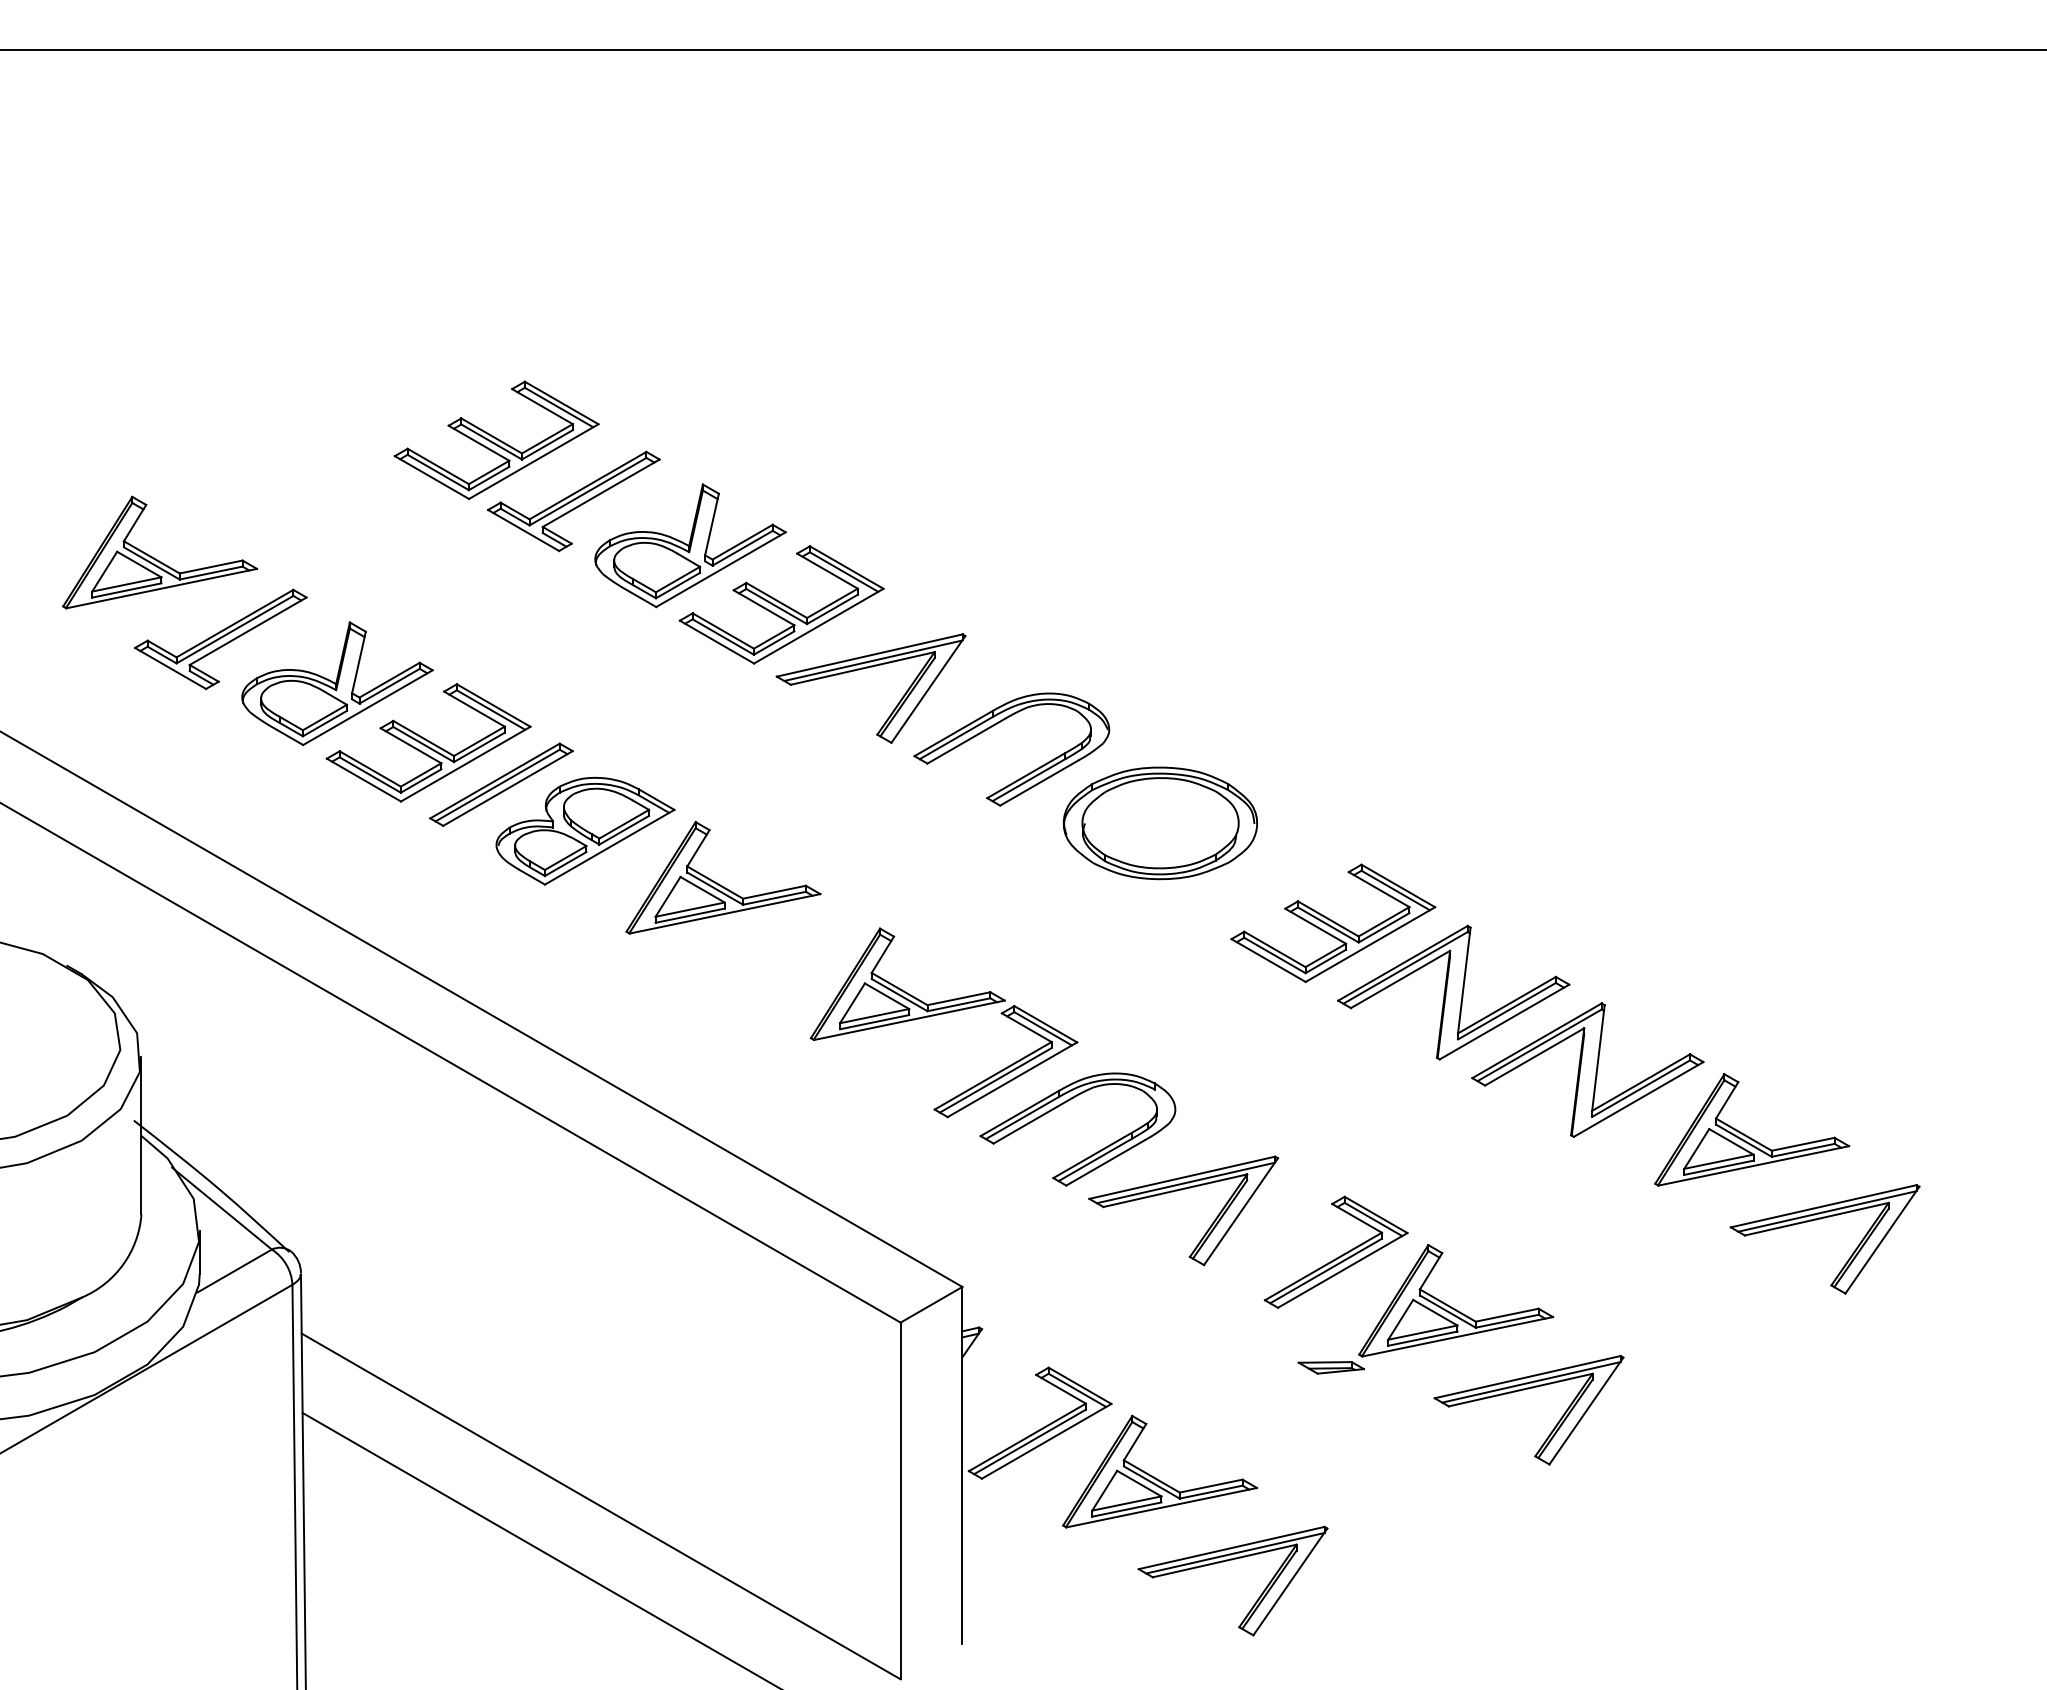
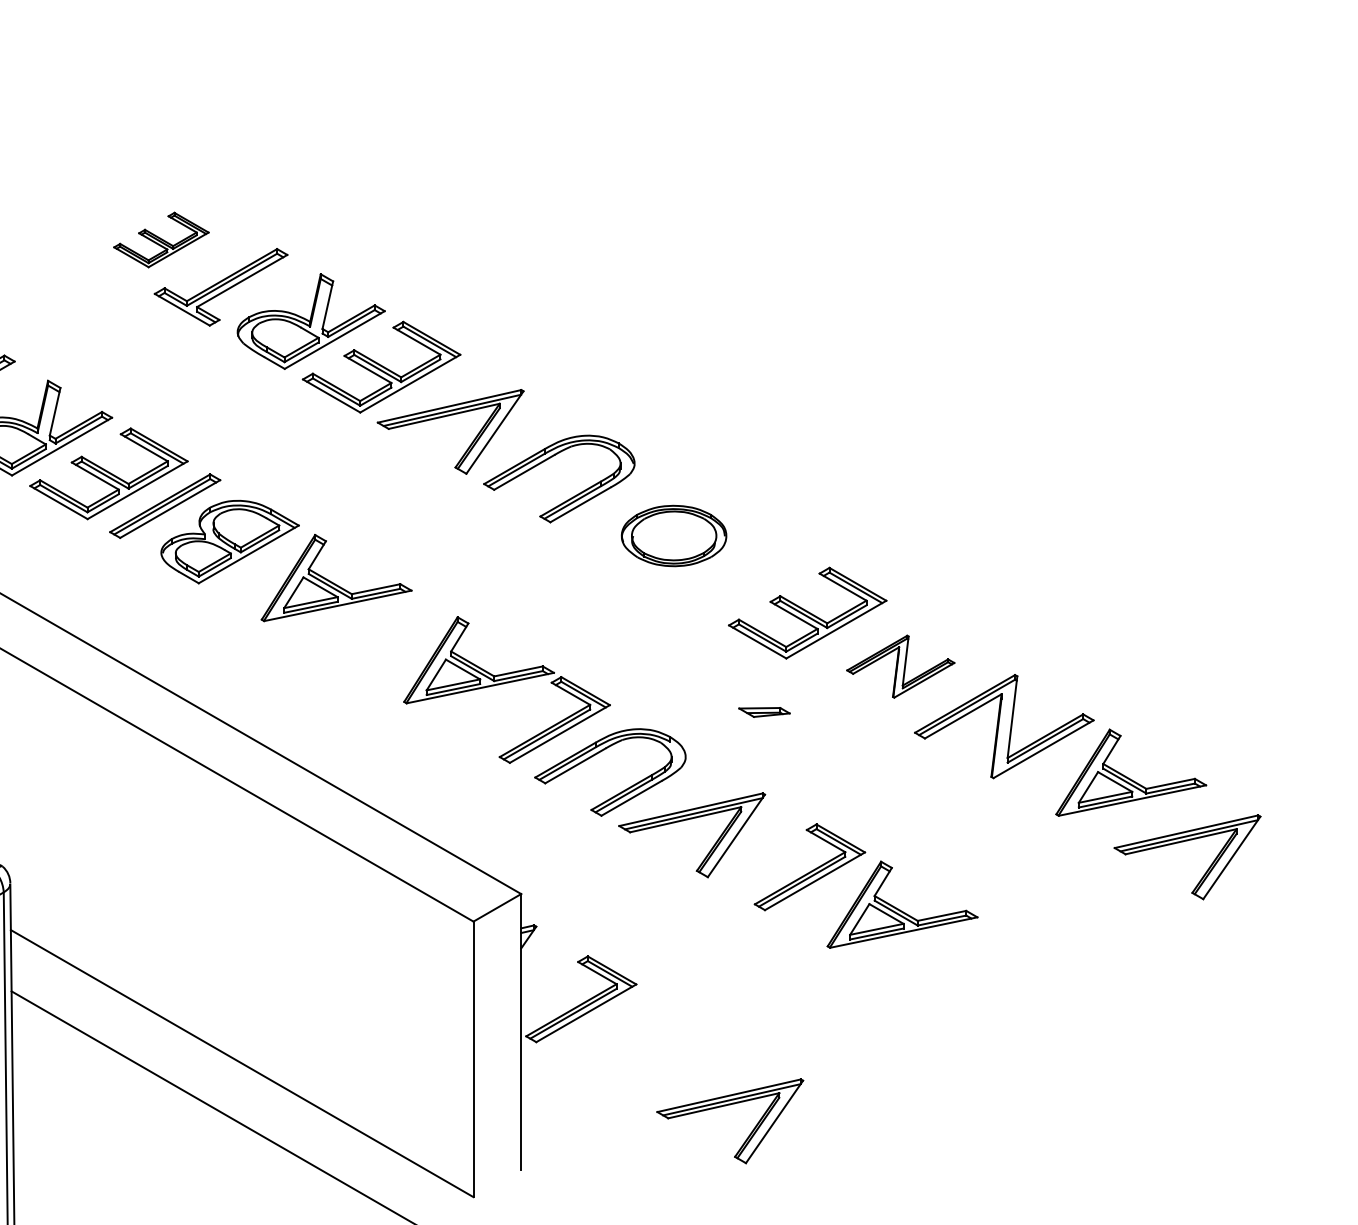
part: (496, 439) -> (161, 239), size x0.6
part: (1159, 823) -> (673, 536), size x0.7
part: (1453, 992) -> (900, 666), size x0.6
part: (1330, 1367) -> (763, 712), moved
part: (1524, 1390) -> (955, 974), removed
part: (1157, 1478) -> (671, 1042), removed

